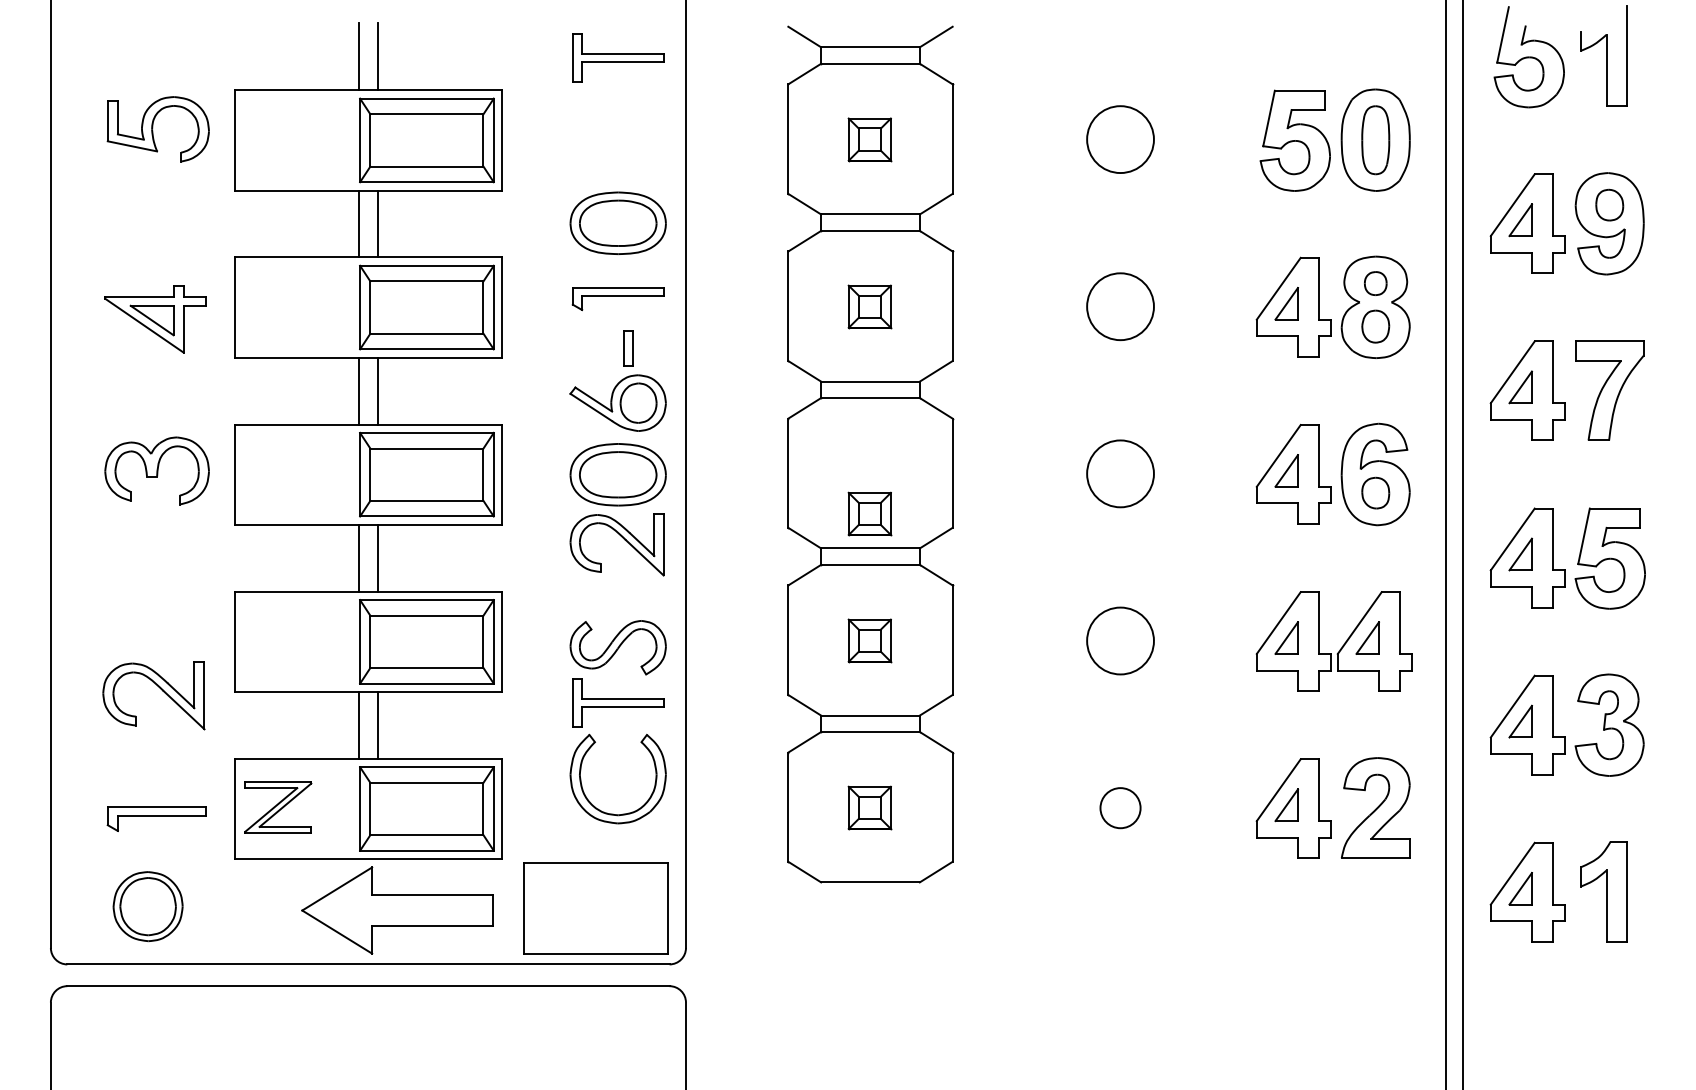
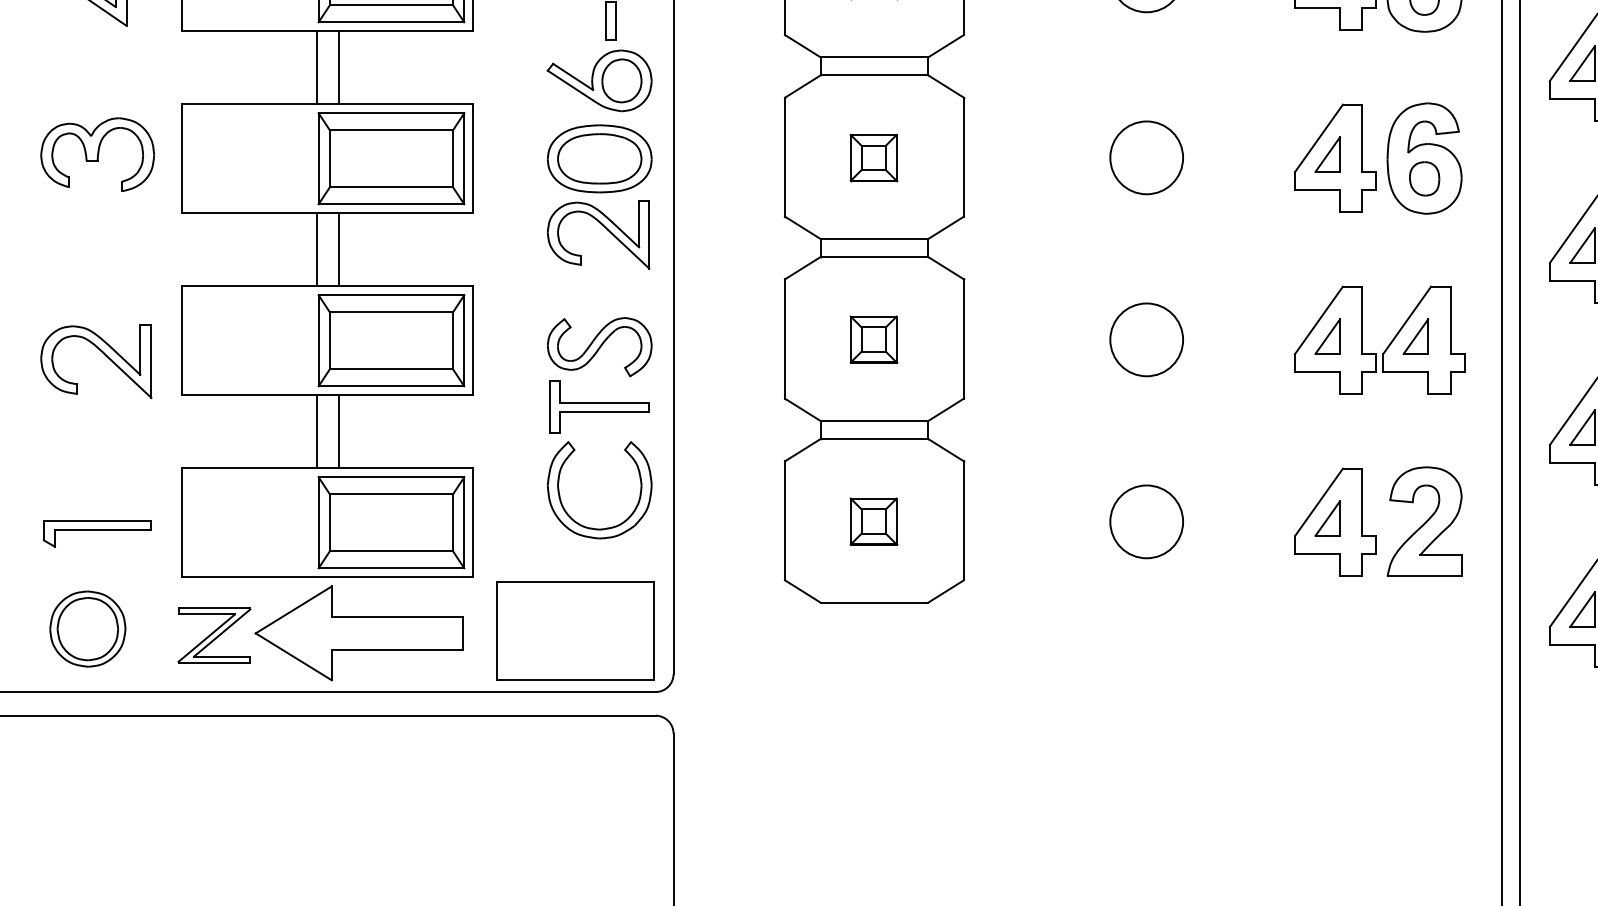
part: (869, 513) -> (873, 157), moved
part: (159, 688) -> (102, 353), moved
part: (278, 807) -> (214, 635), moved
circle: (1120, 807) -> (1146, 521), size x1.67

